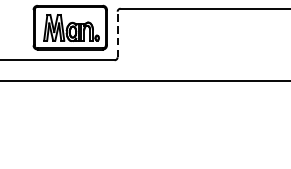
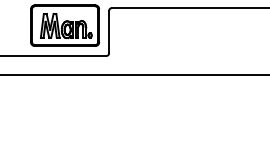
line: (118, 33) -> (109, 31), dashed -> solid

